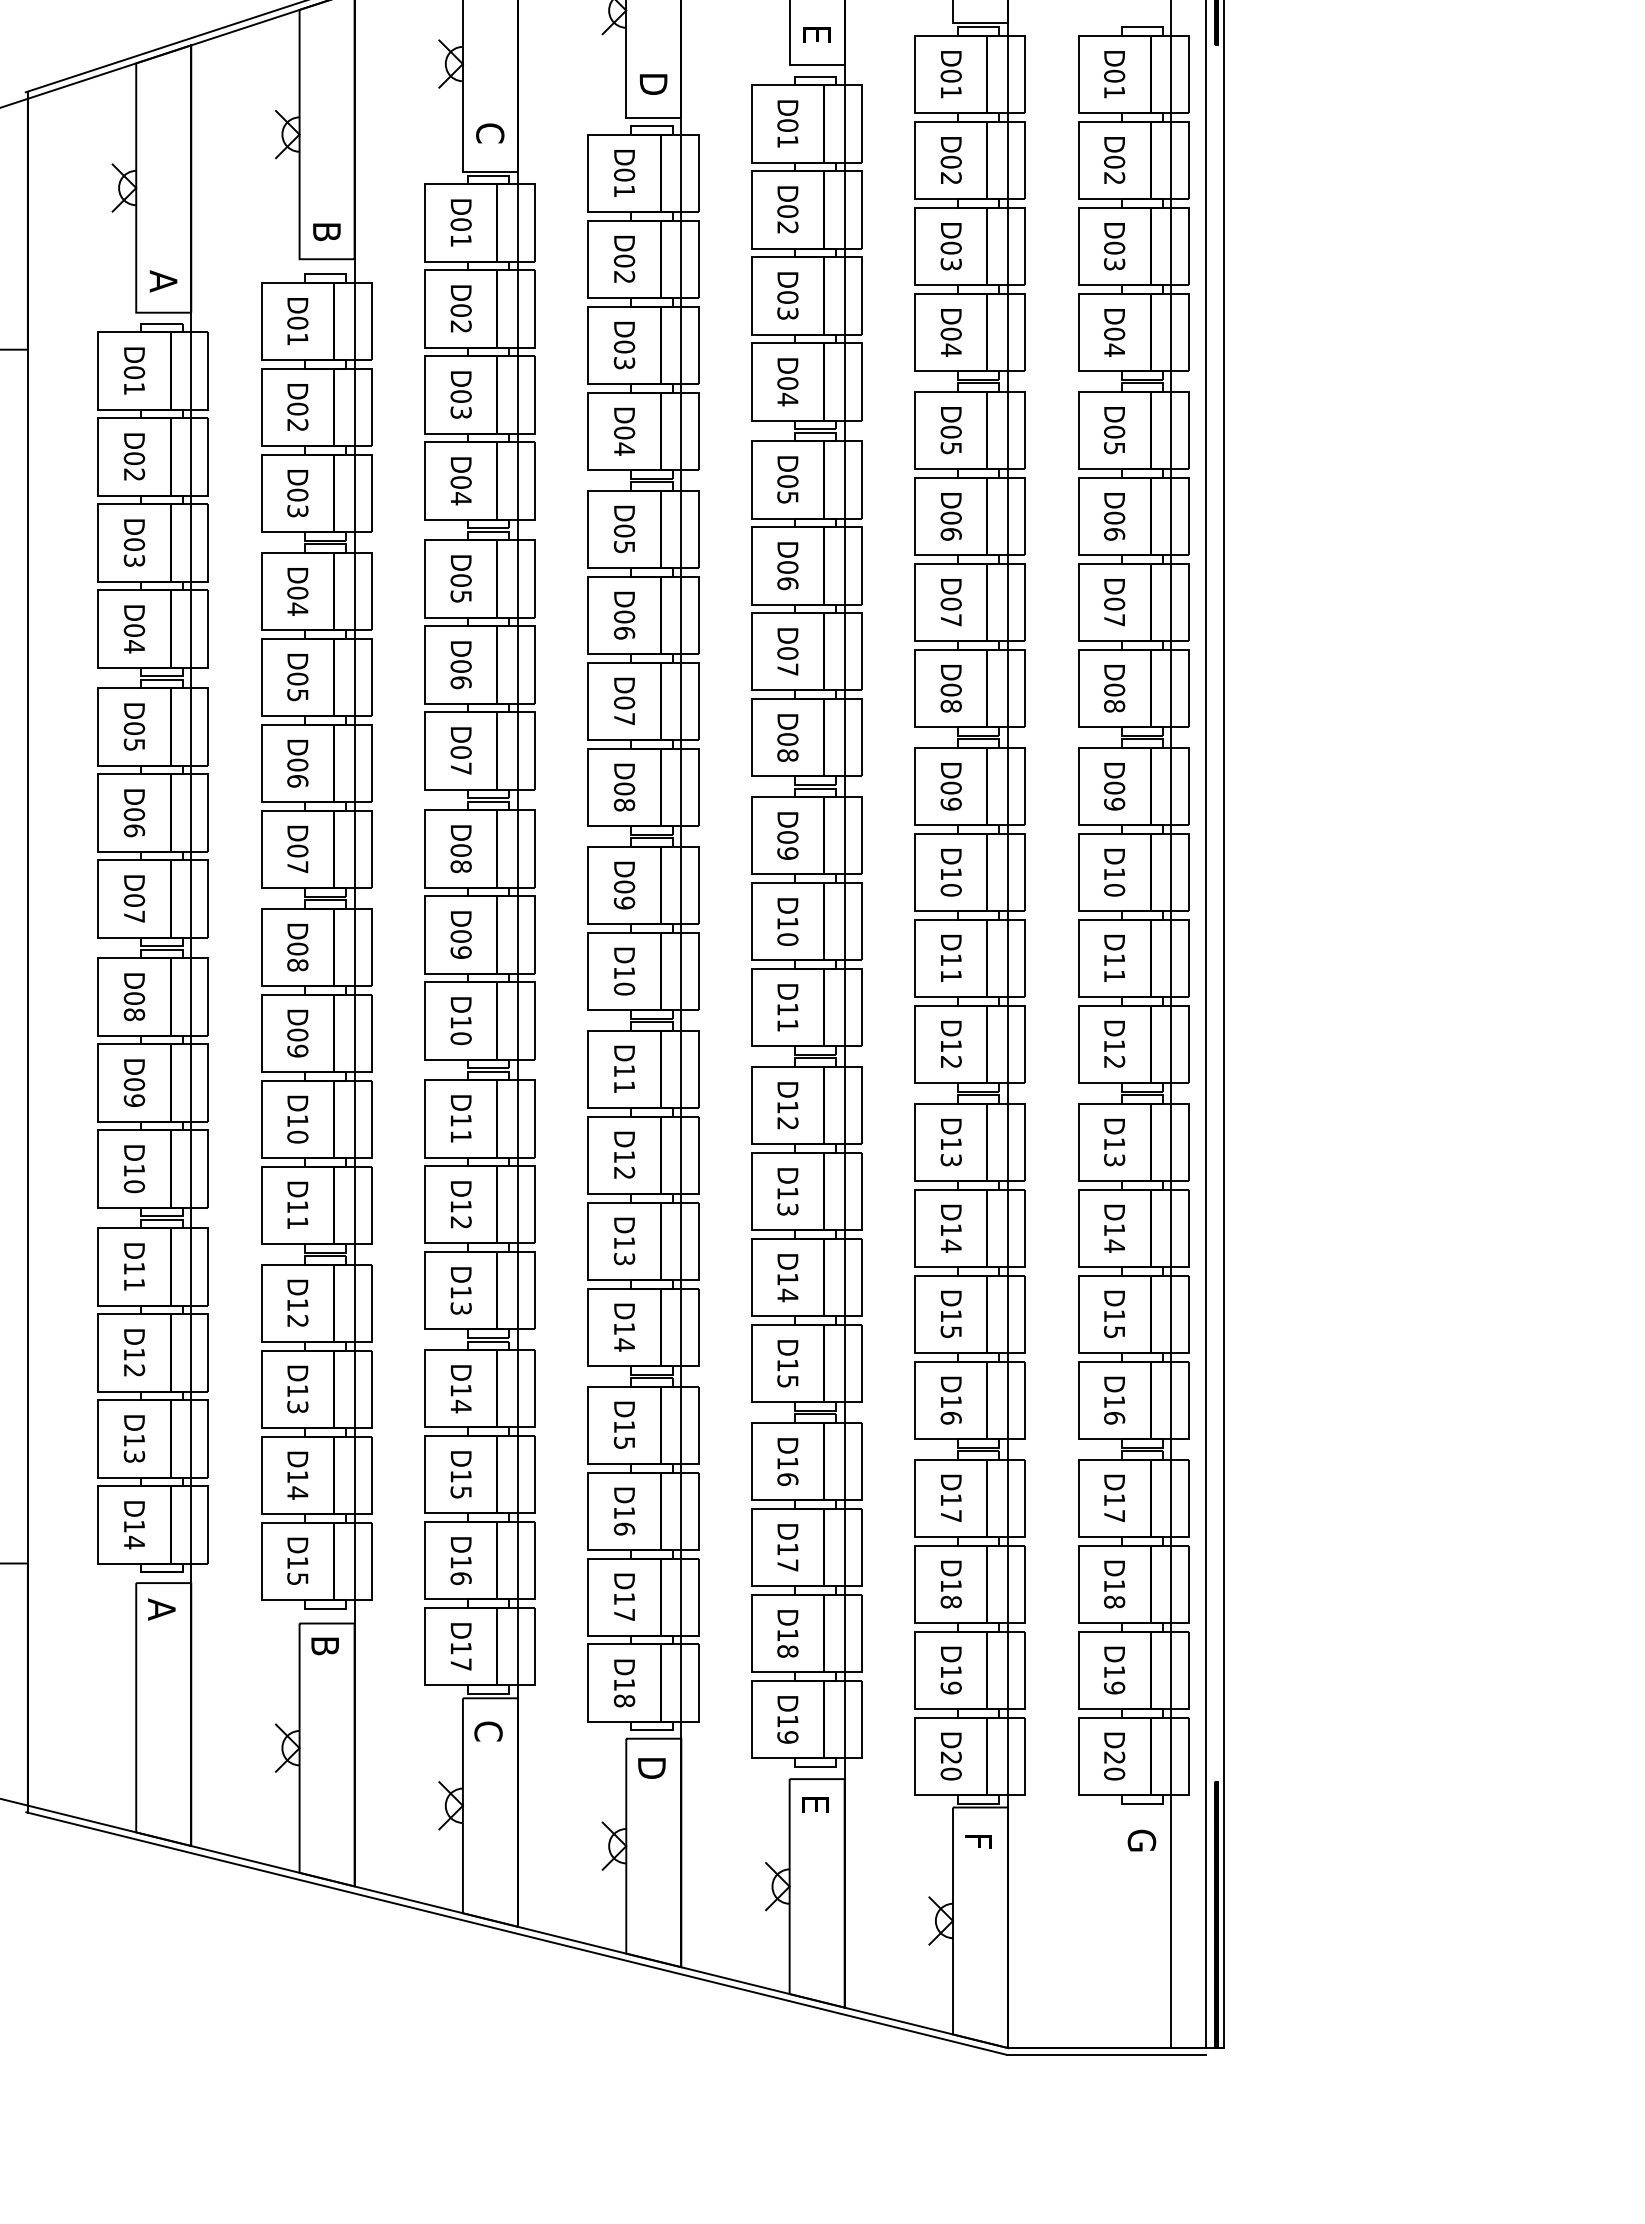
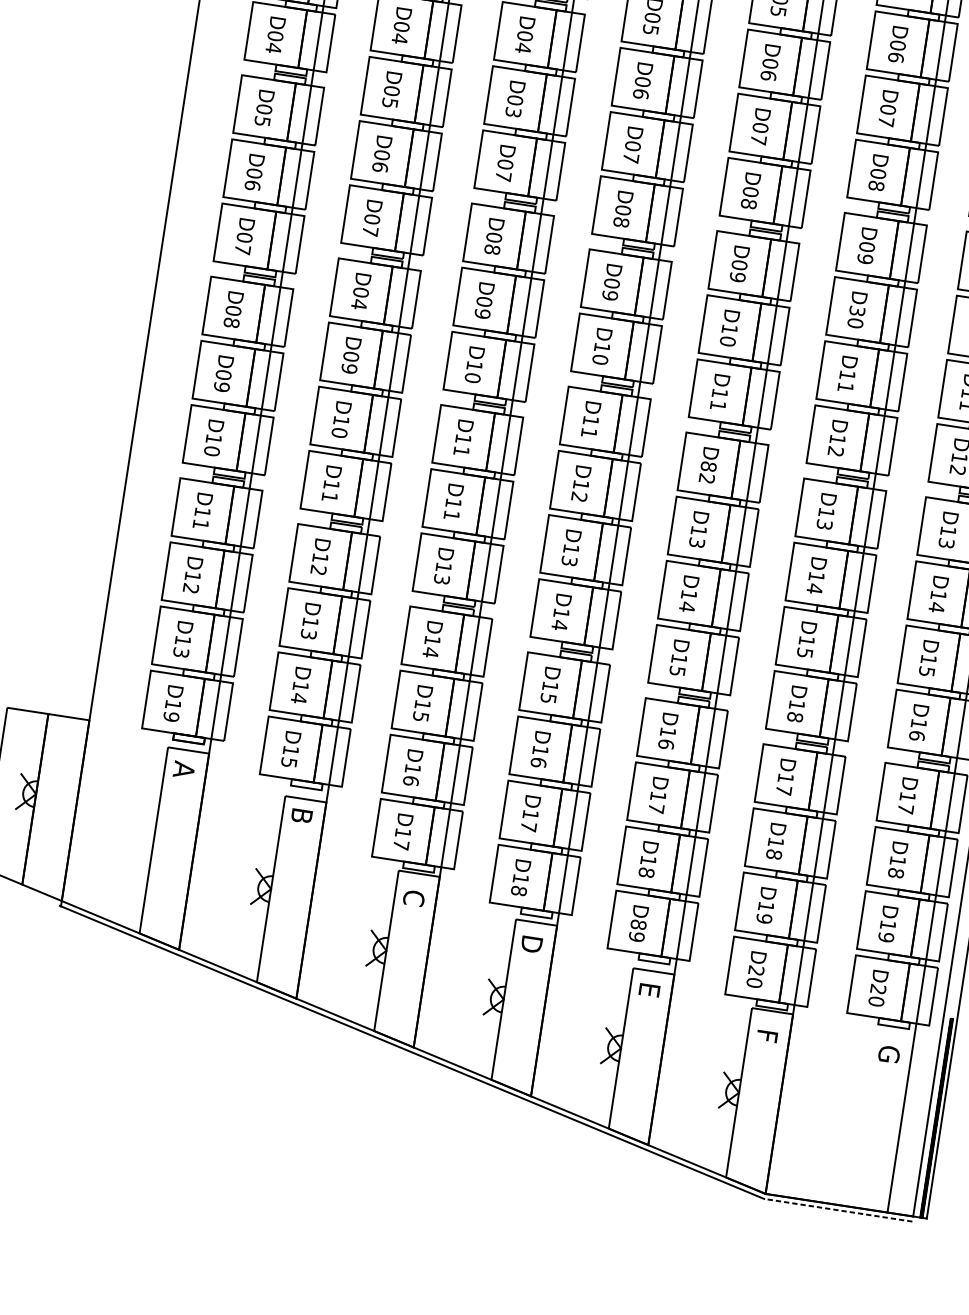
text: (460, 596) -> (522, 48), D05 -> D04
text: (460, 682) -> (512, 112), D06 -> D03
text: (950, 874) -> (856, 311), D10 -> D30
text: (297, 964) -> (359, 304), D08 -> D04
text: (787, 1107) -> (708, 466), D12 -> D82
text: (461, 1222) -> (452, 515), D12 -> D11
text: (950, 1417) -> (794, 716), D16 -> D18
text: (134, 1542) -> (171, 716), D14 -> D19
text: (787, 1721) -> (638, 925), D19 -> D89
line: (1105, 2054) -> (837, 1209), solid -> dashed

